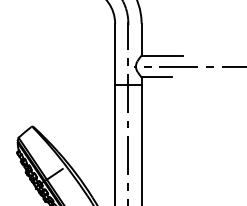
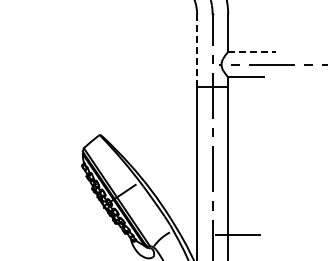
line: (115, 55) -> (197, 51), solid -> dashed
line: (162, 55) -> (252, 51), solid -> dashed

